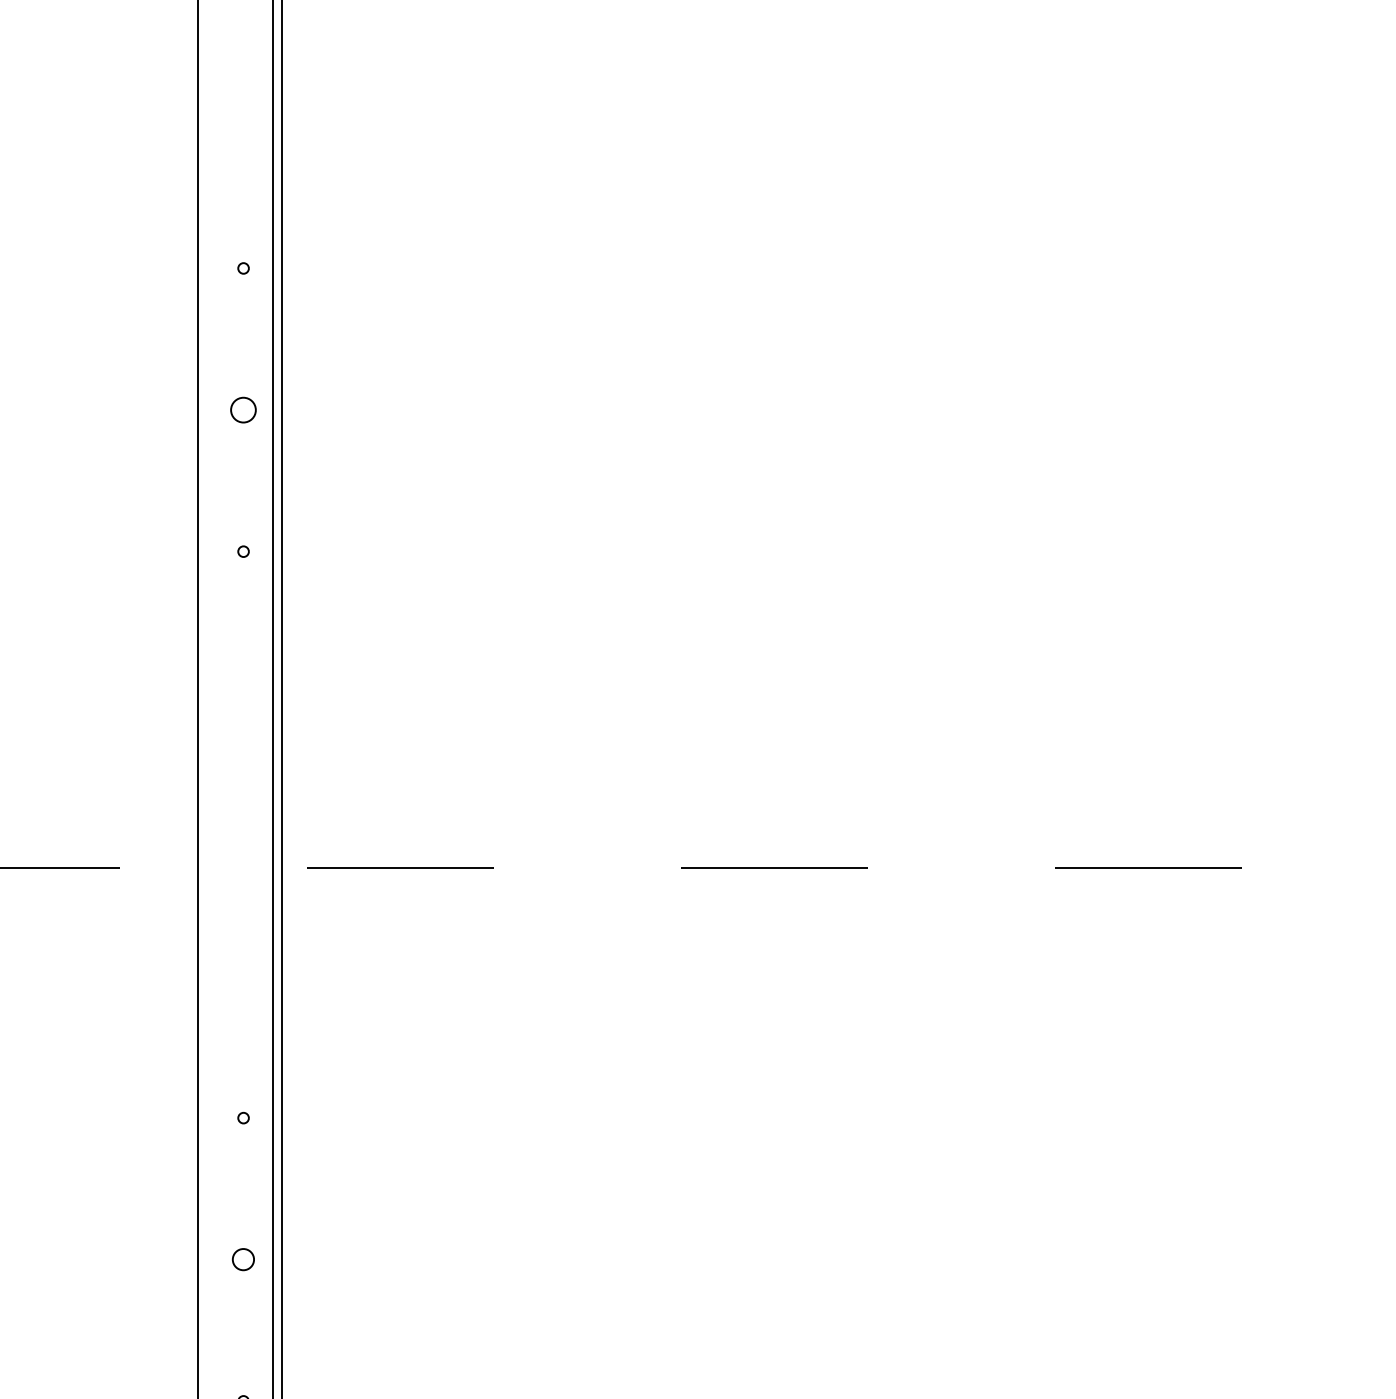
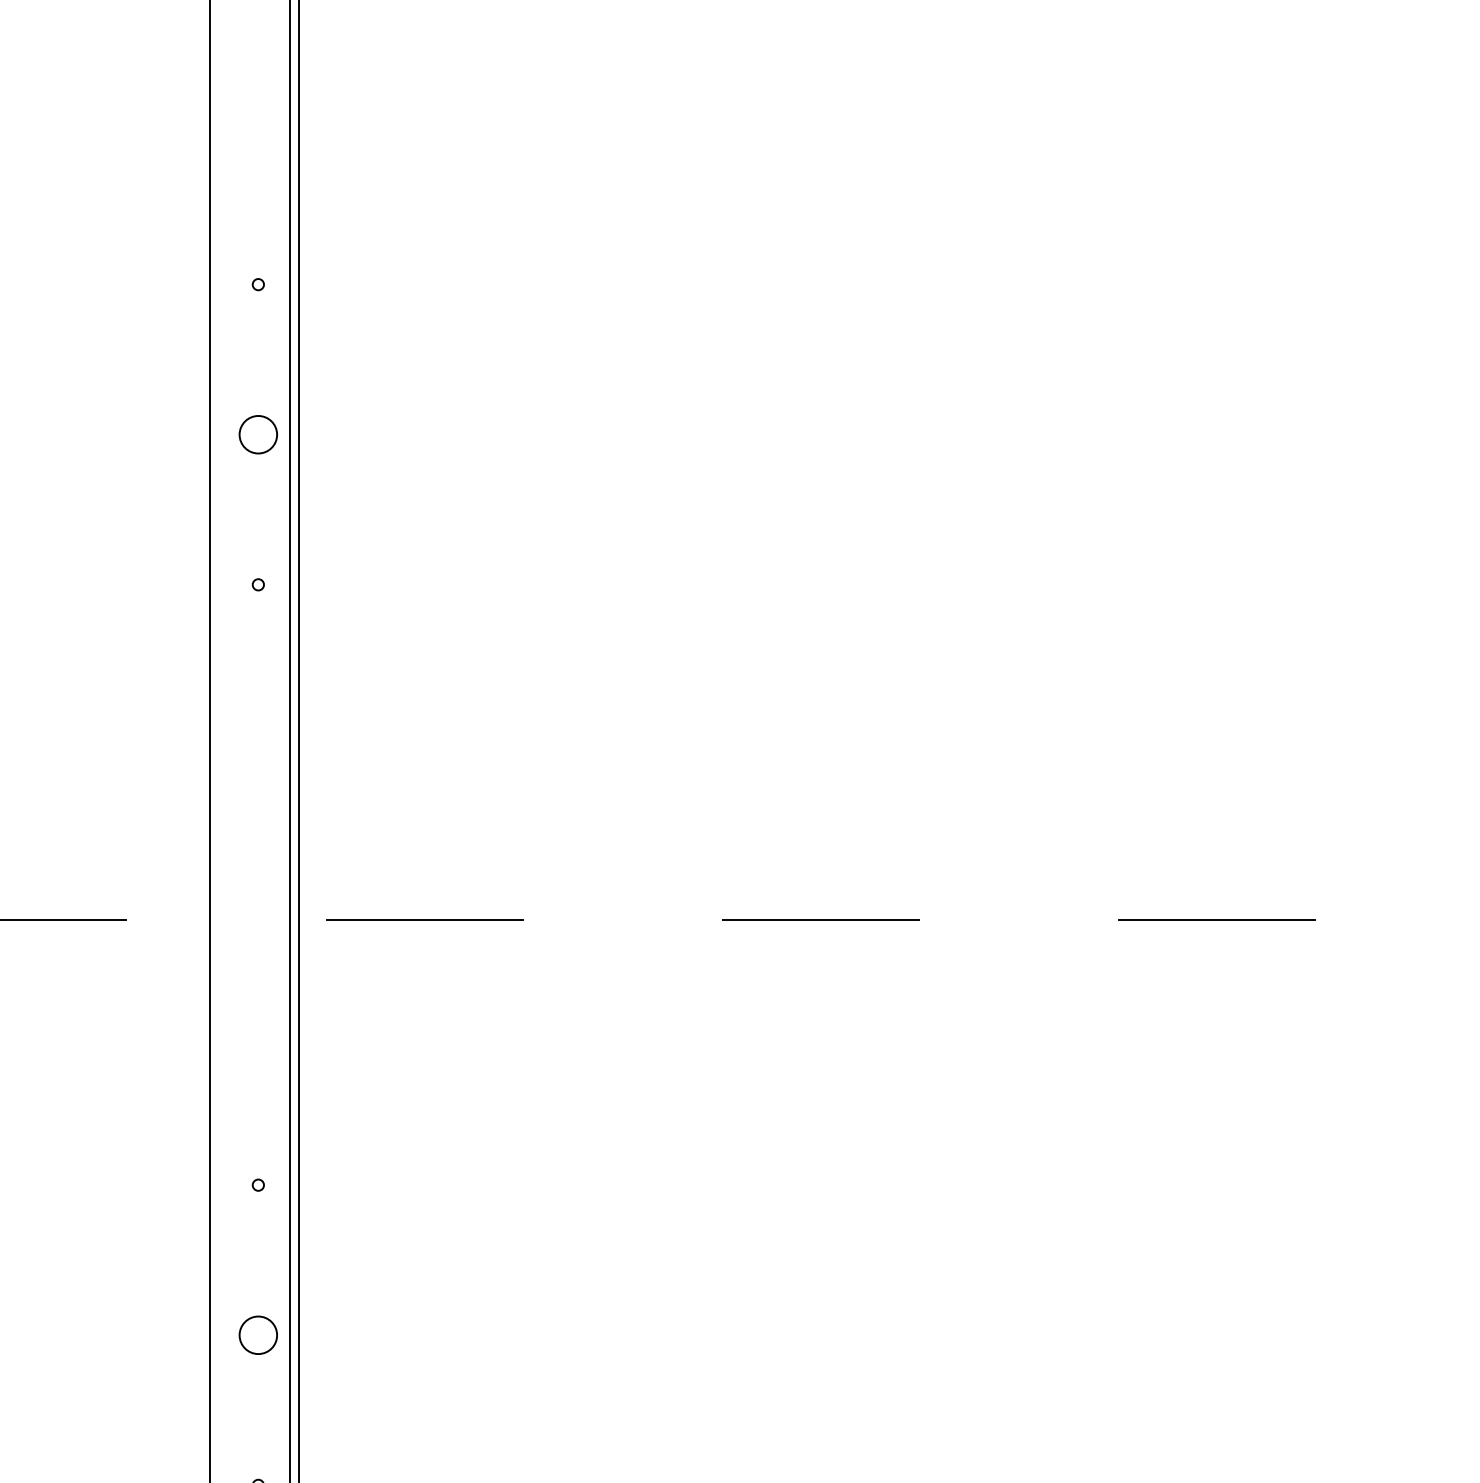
circle: (242, 409) -> (257, 434), size x1.43
circle: (242, 1258) -> (257, 1334), size x1.67

